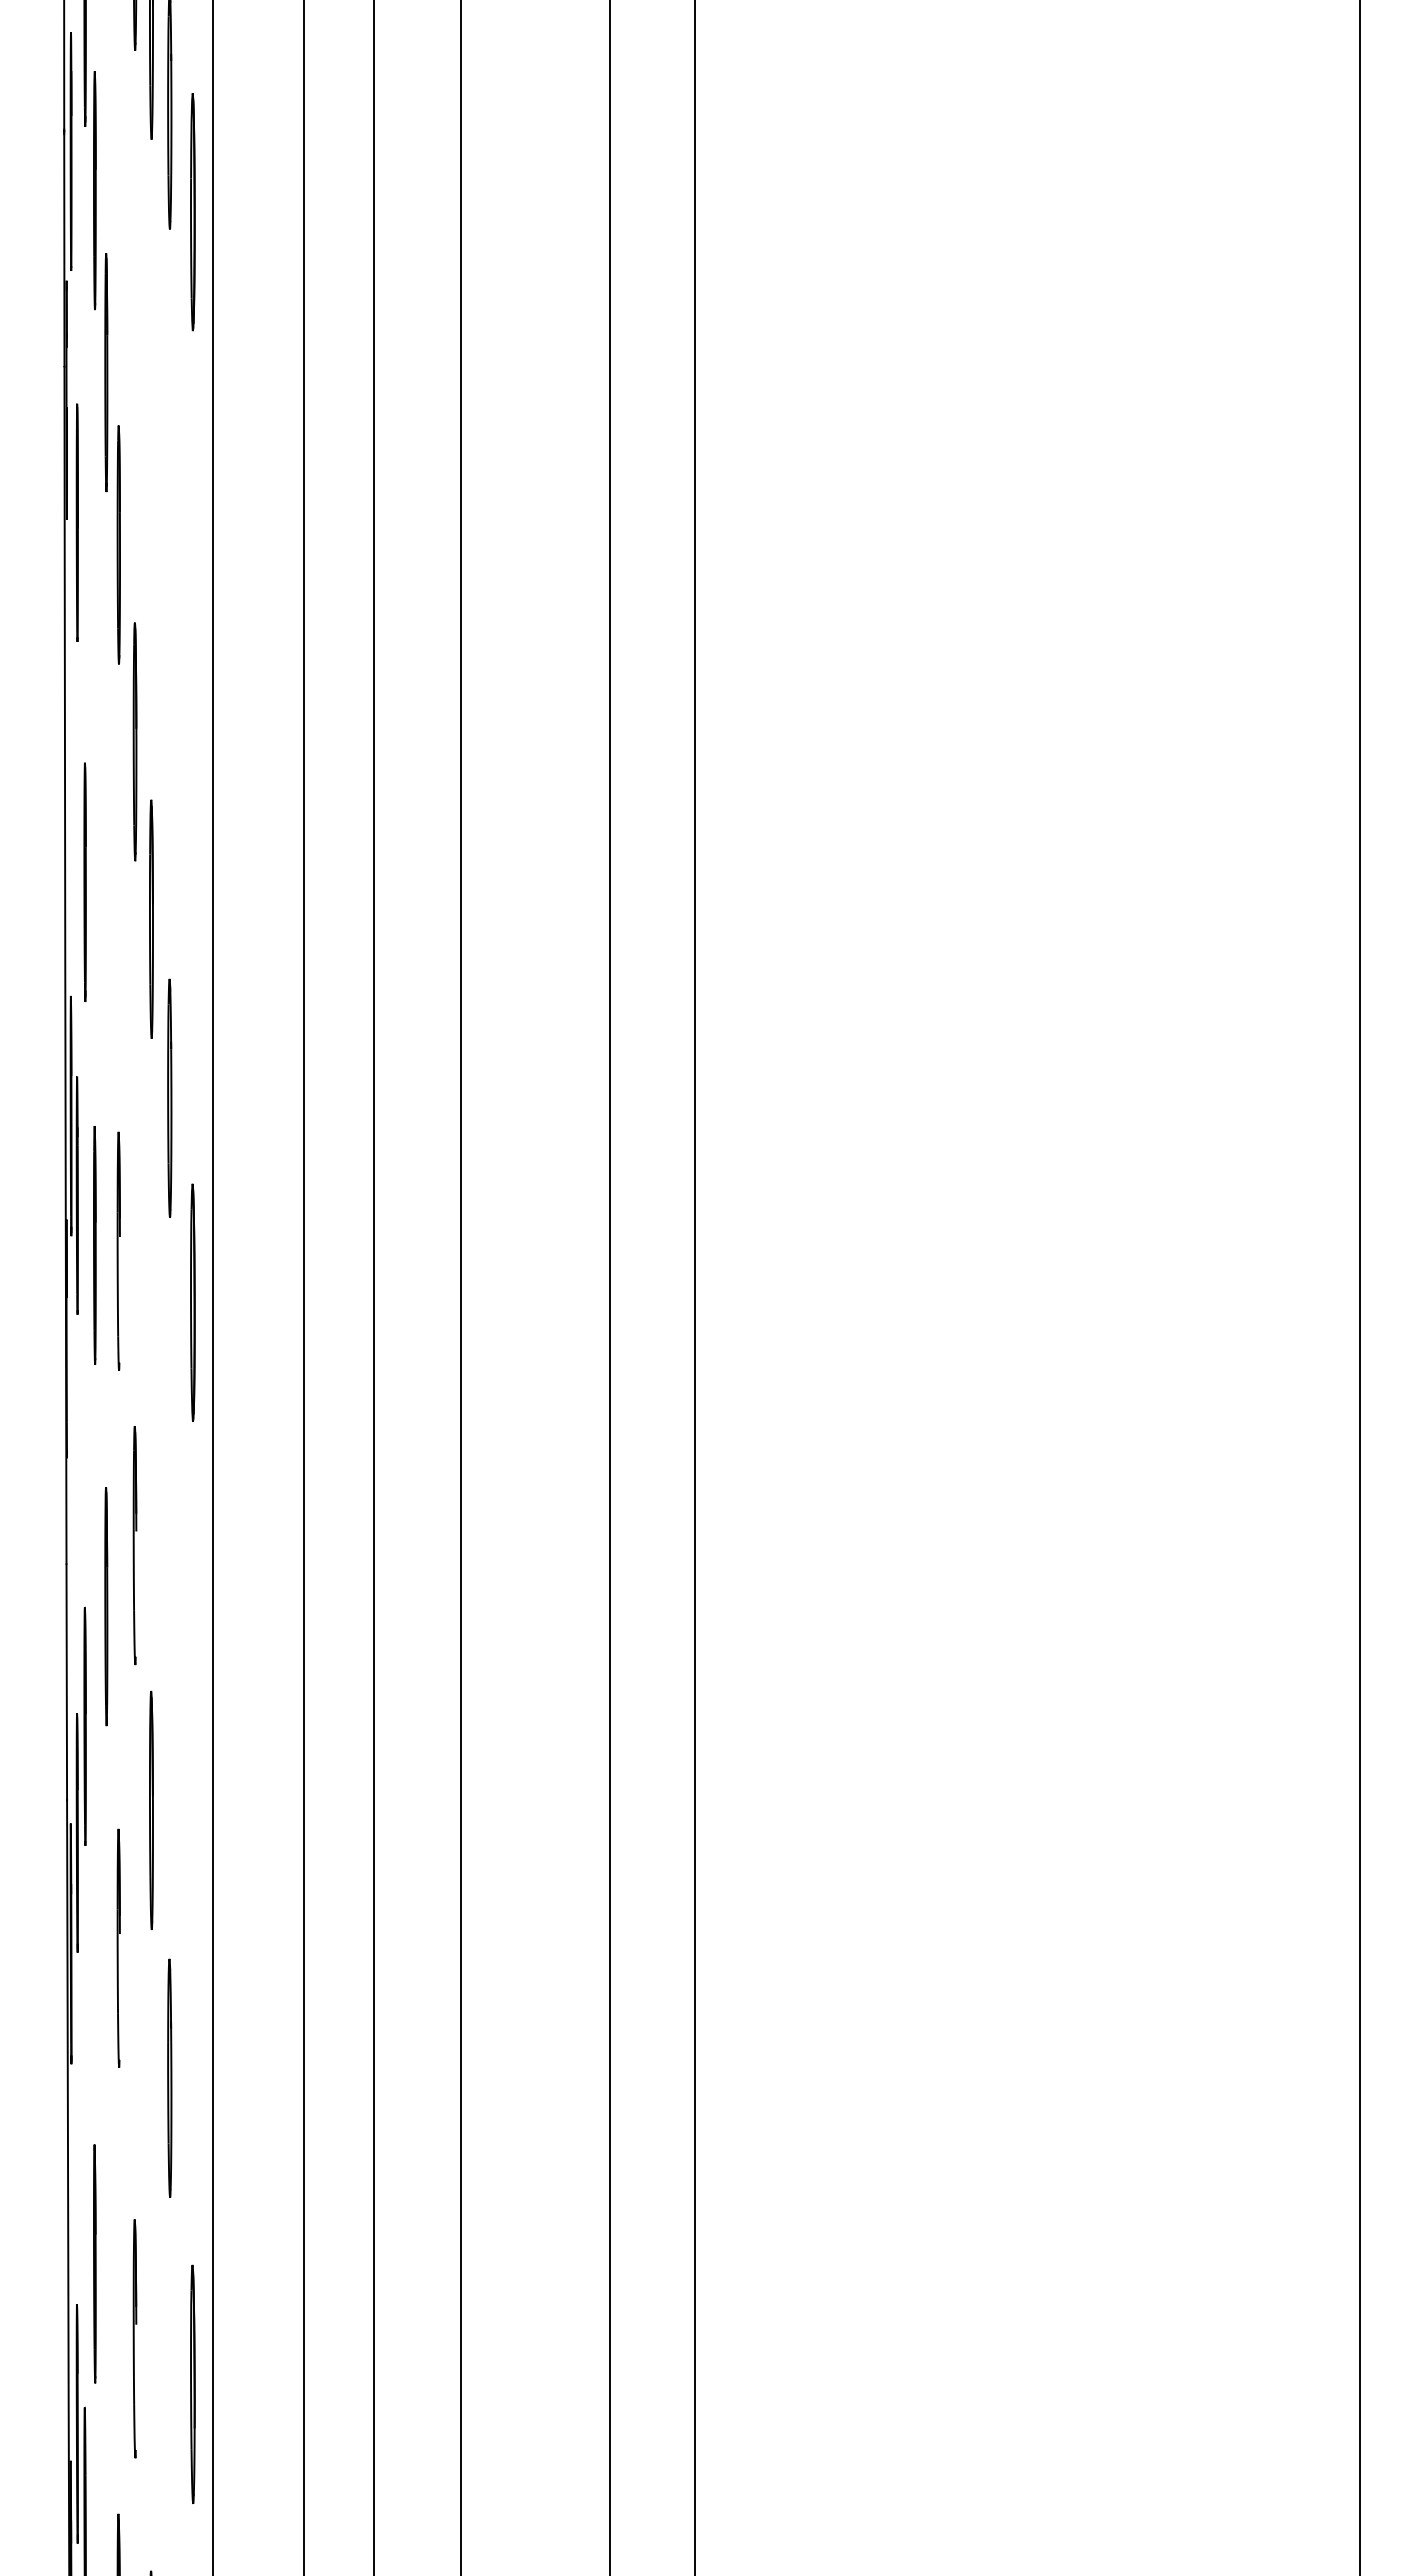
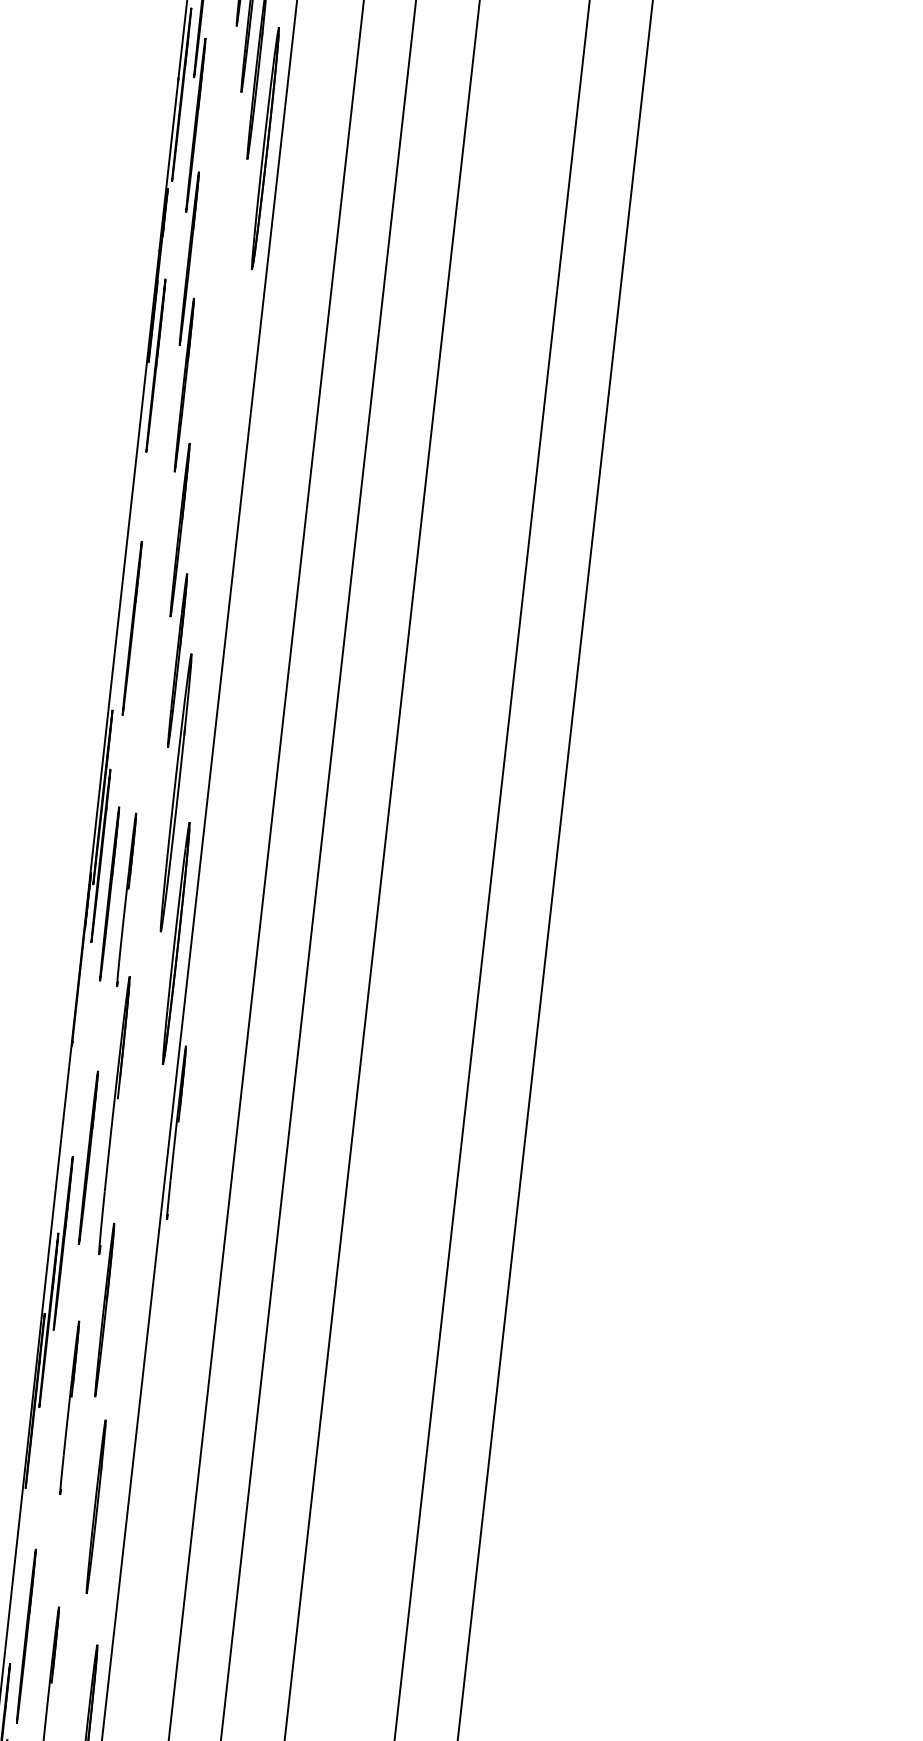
part: (192, 212) -> (265, 148), size x1.4
part: (169, 1097) -> (176, 792), size x1.6
part: (192, 1302) -> (176, 943), size x1.4
part: (134, 1545) -> (114, 1115), size x1.6
line: (221, 1558) -> (176, 1132), added

